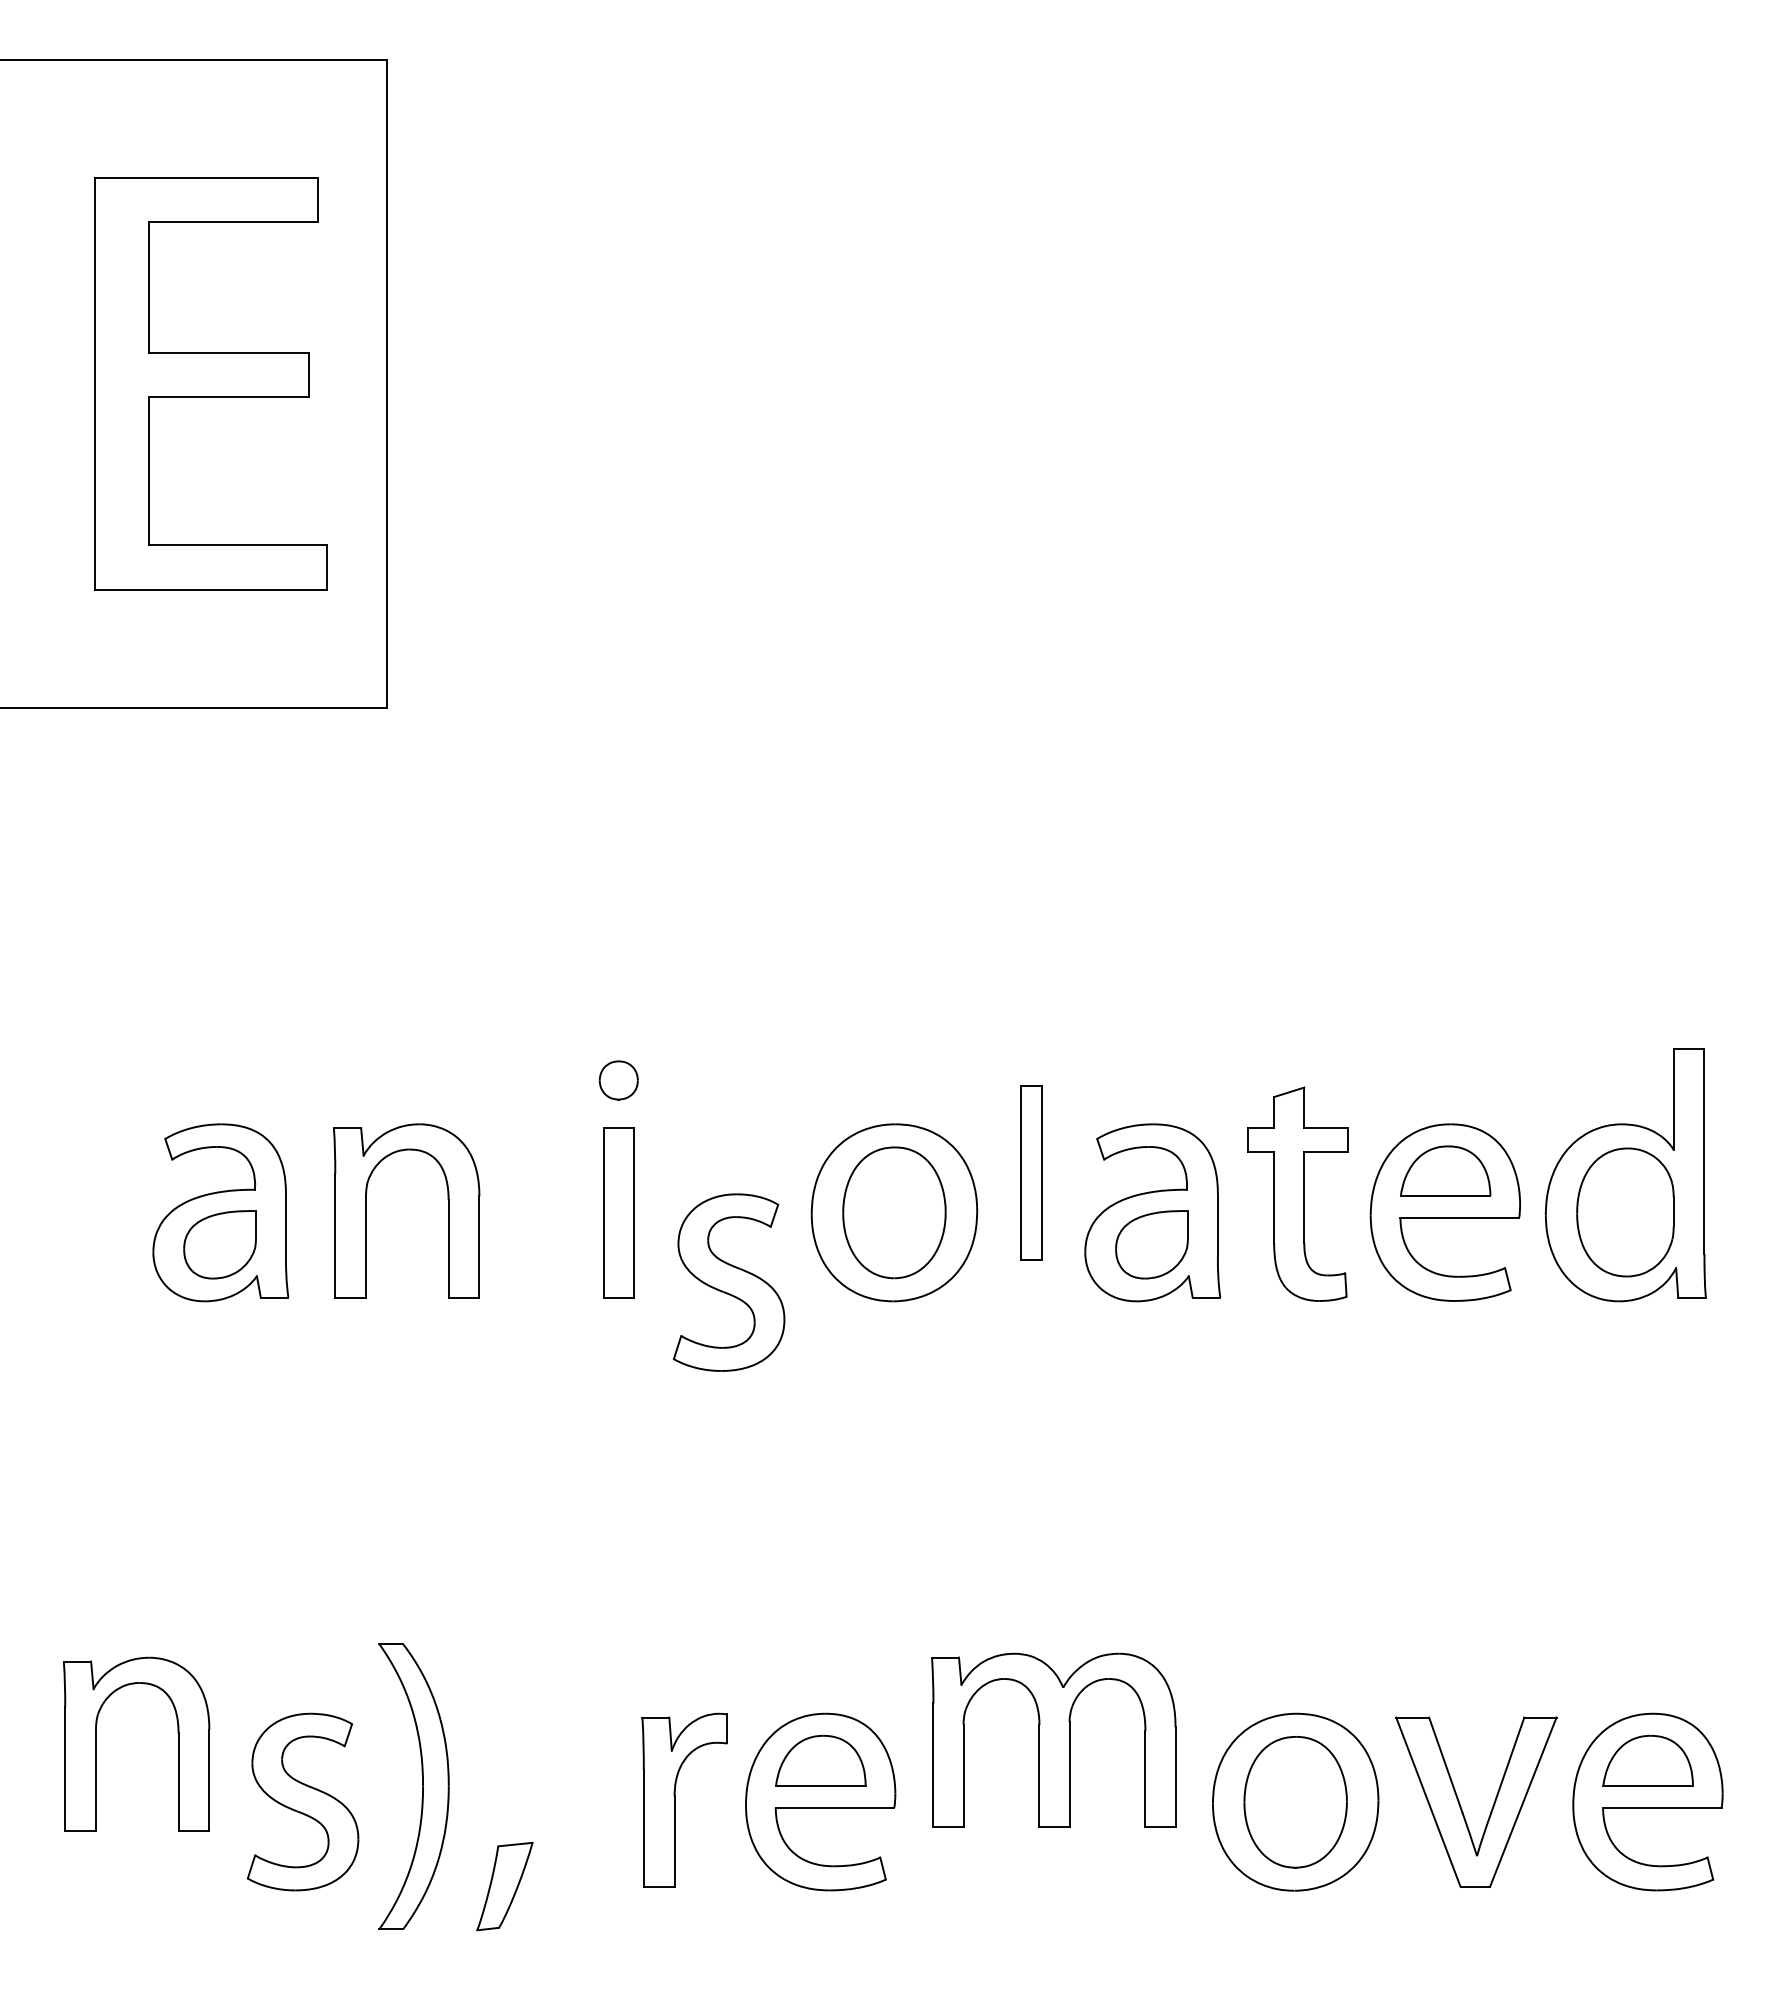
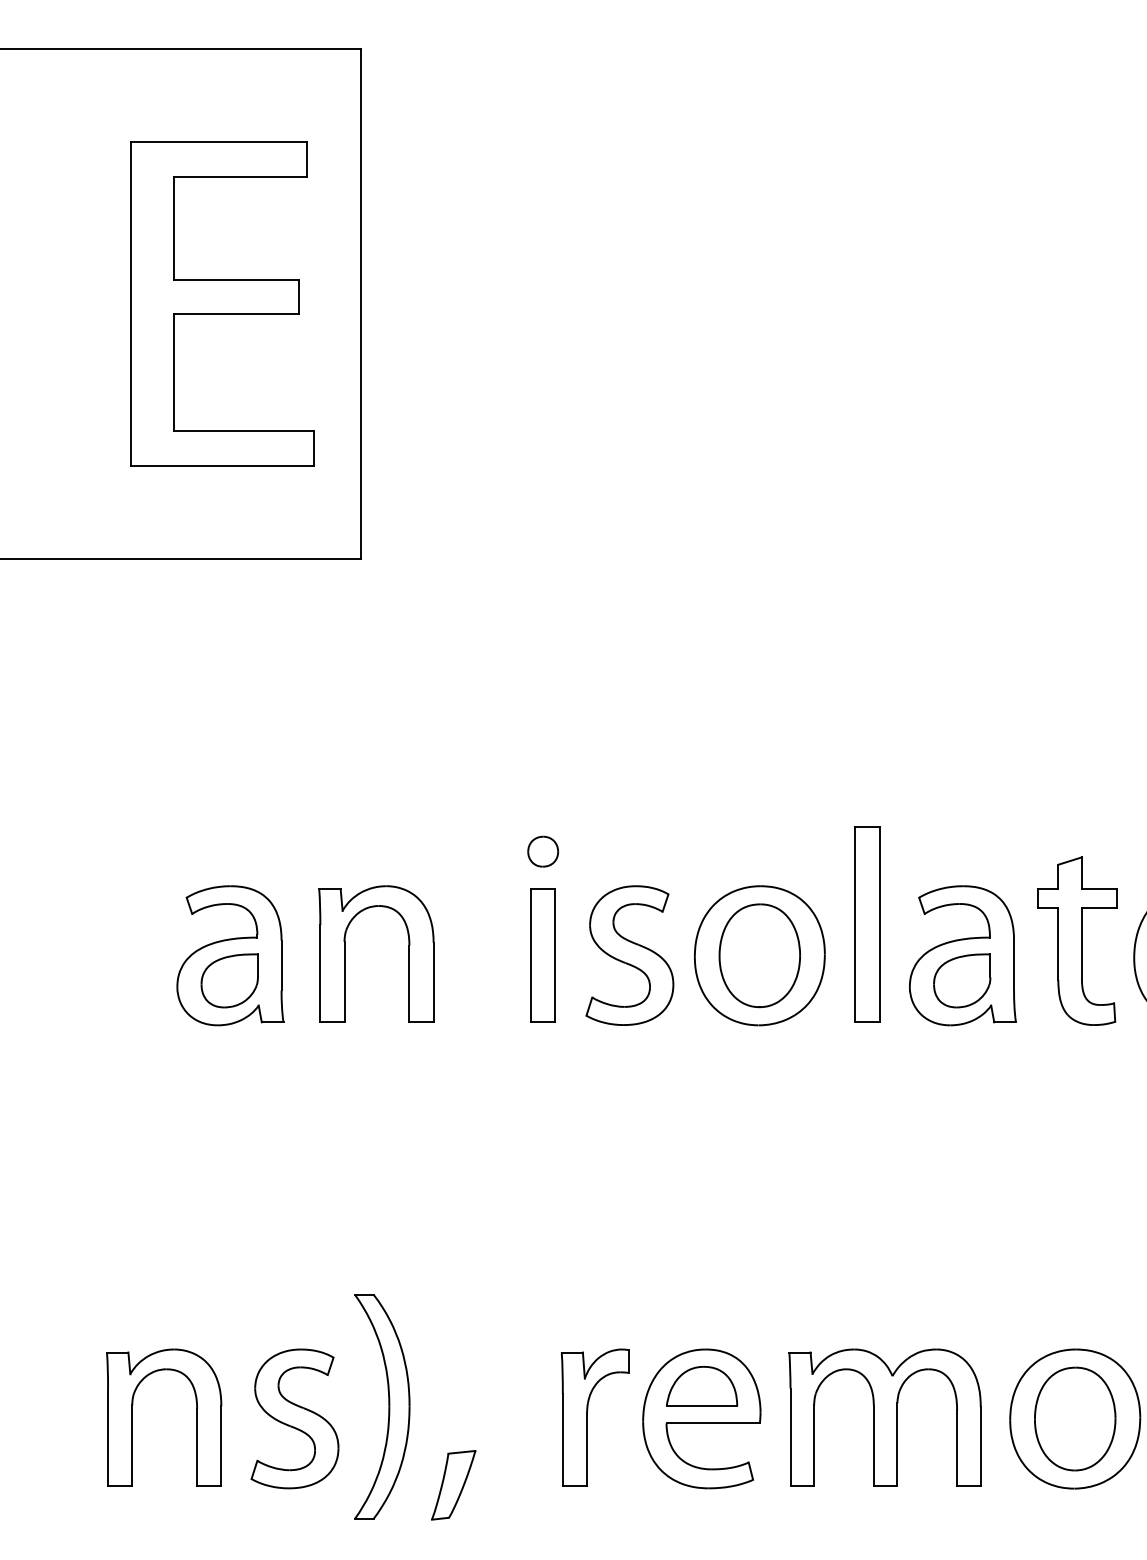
part: (1031, 1173) -> (867, 924), size x1.43
part: (728, 1282) -> (629, 955), moved
part: (1053, 1739) -> (884, 1416), moved
part: (96, 1743) -> (132, 1416), moved

